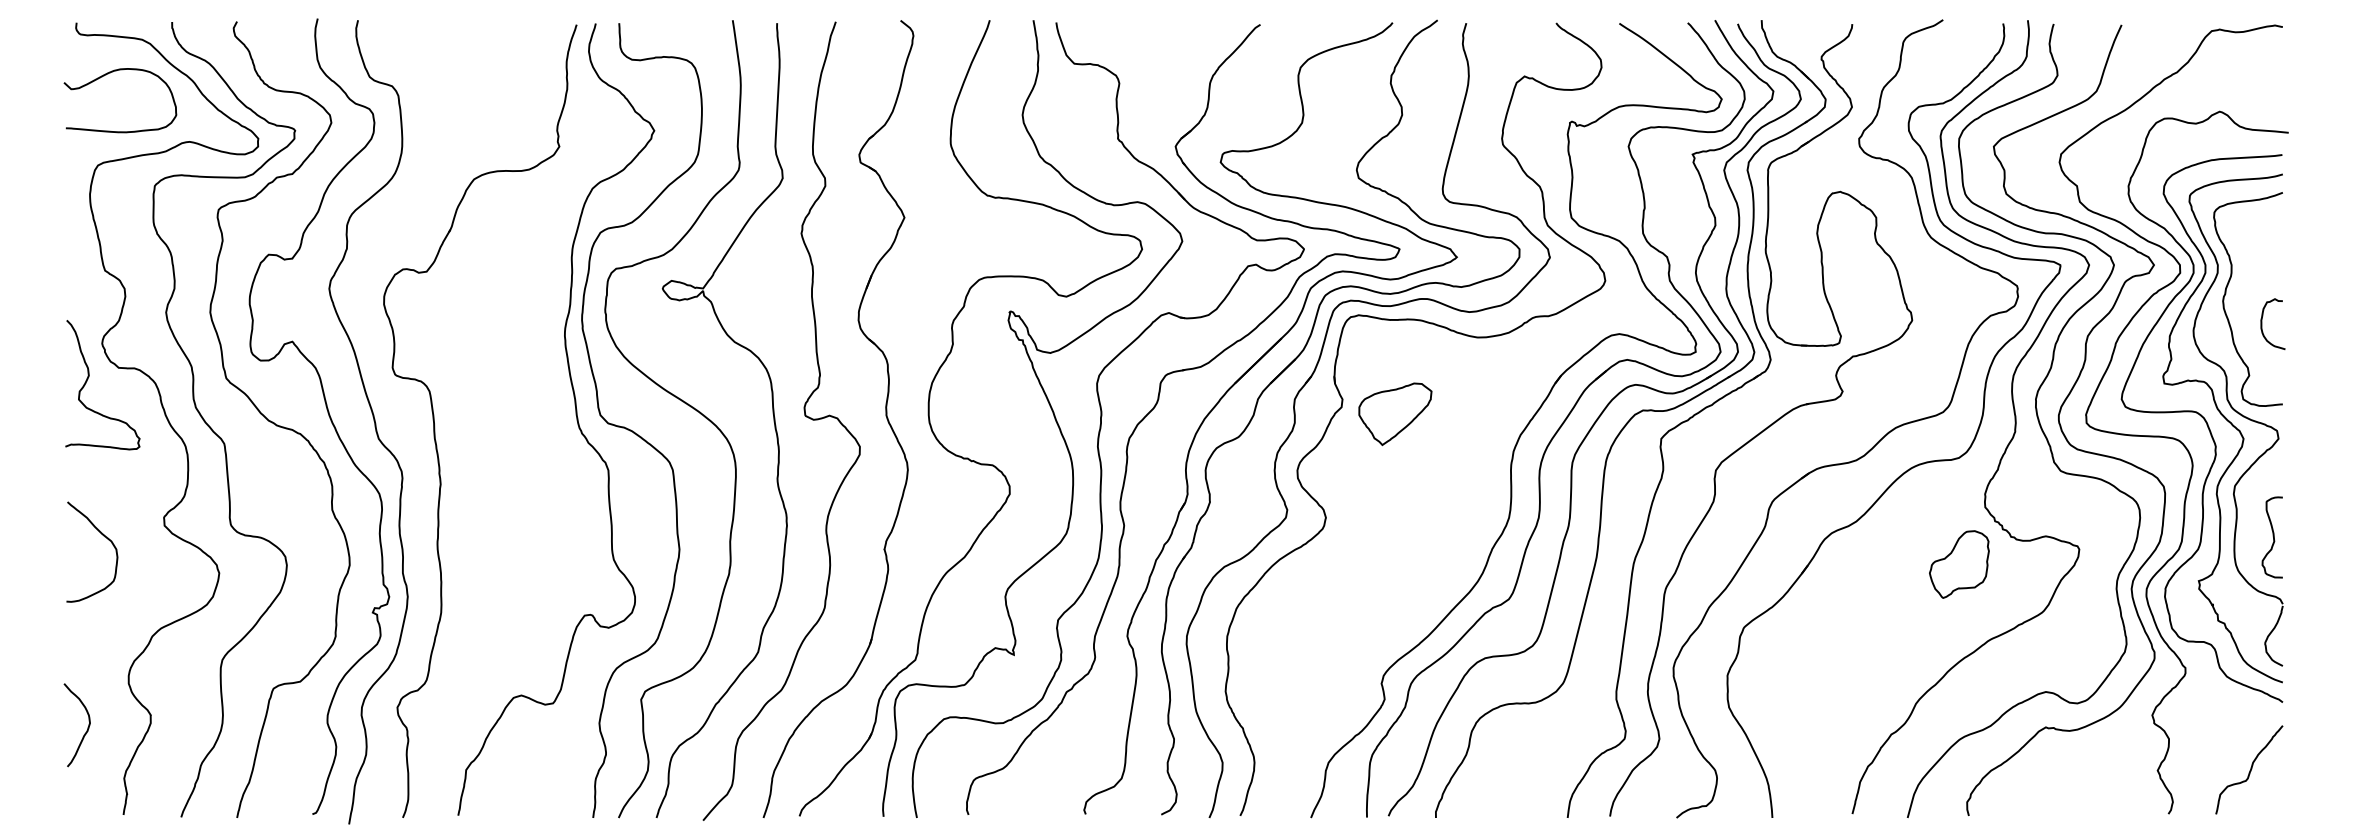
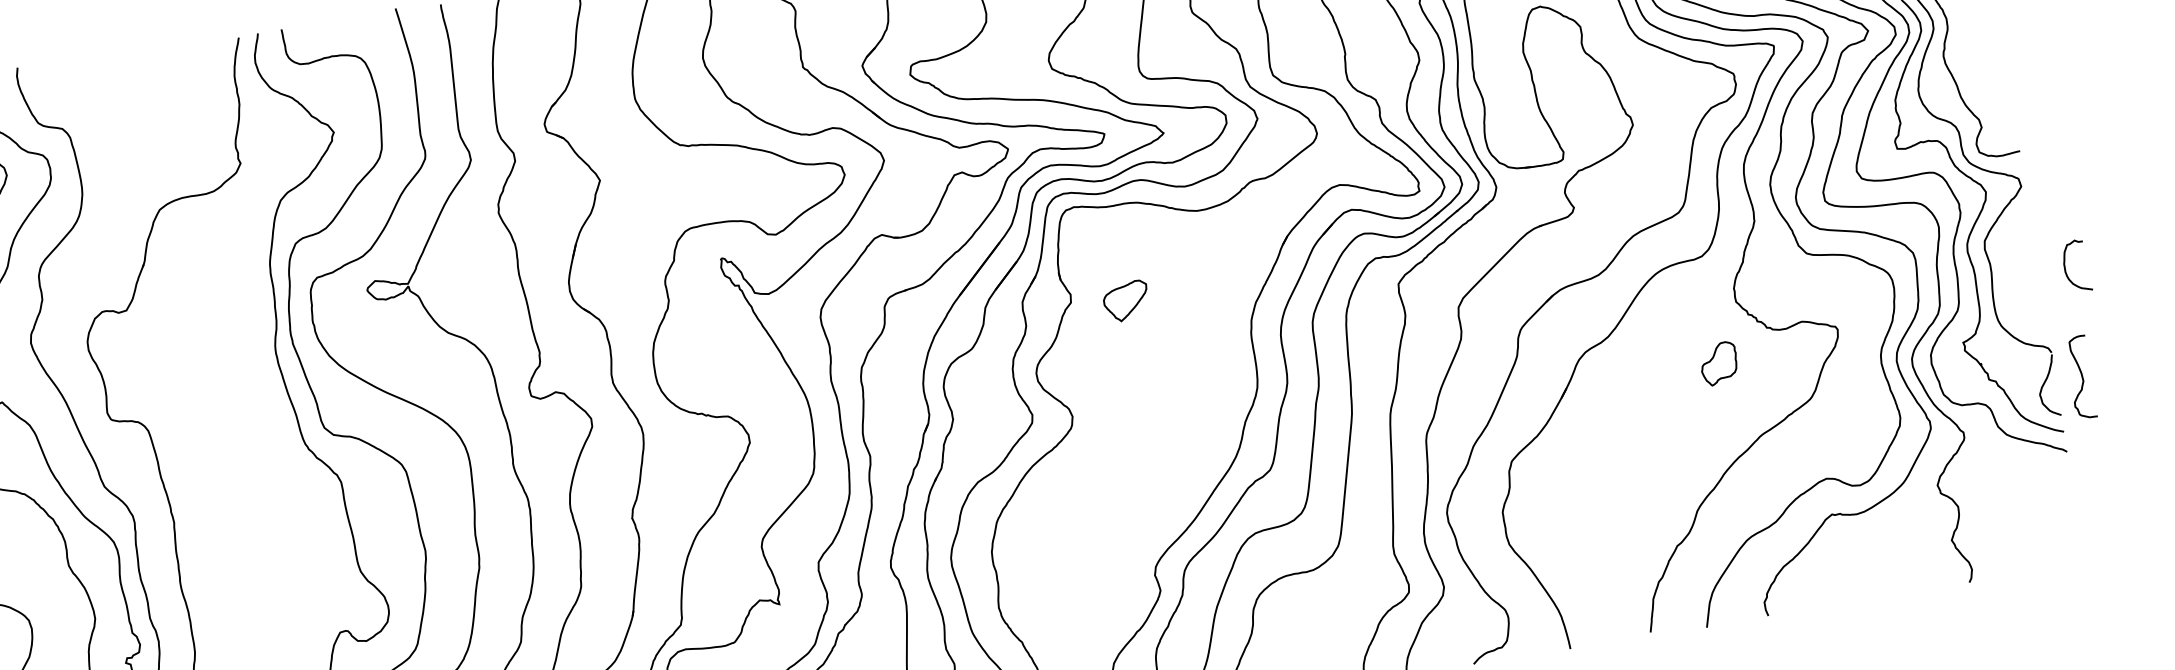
curve: (2262, 324) -> (2065, 268), moved
part: (1395, 414) -> (1126, 301), size x0.6
curve: (2272, 536) -> (2080, 376), moved
part: (1959, 564) -> (1719, 363), size x0.6
curve: (2250, 769) -> (2045, 524), removed

